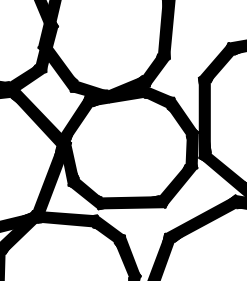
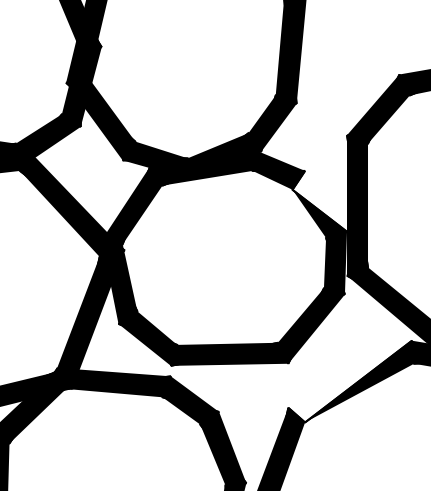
fill: (182, 114) -> (318, 200), removed
fill: (200, 218) -> (349, 381), removed

